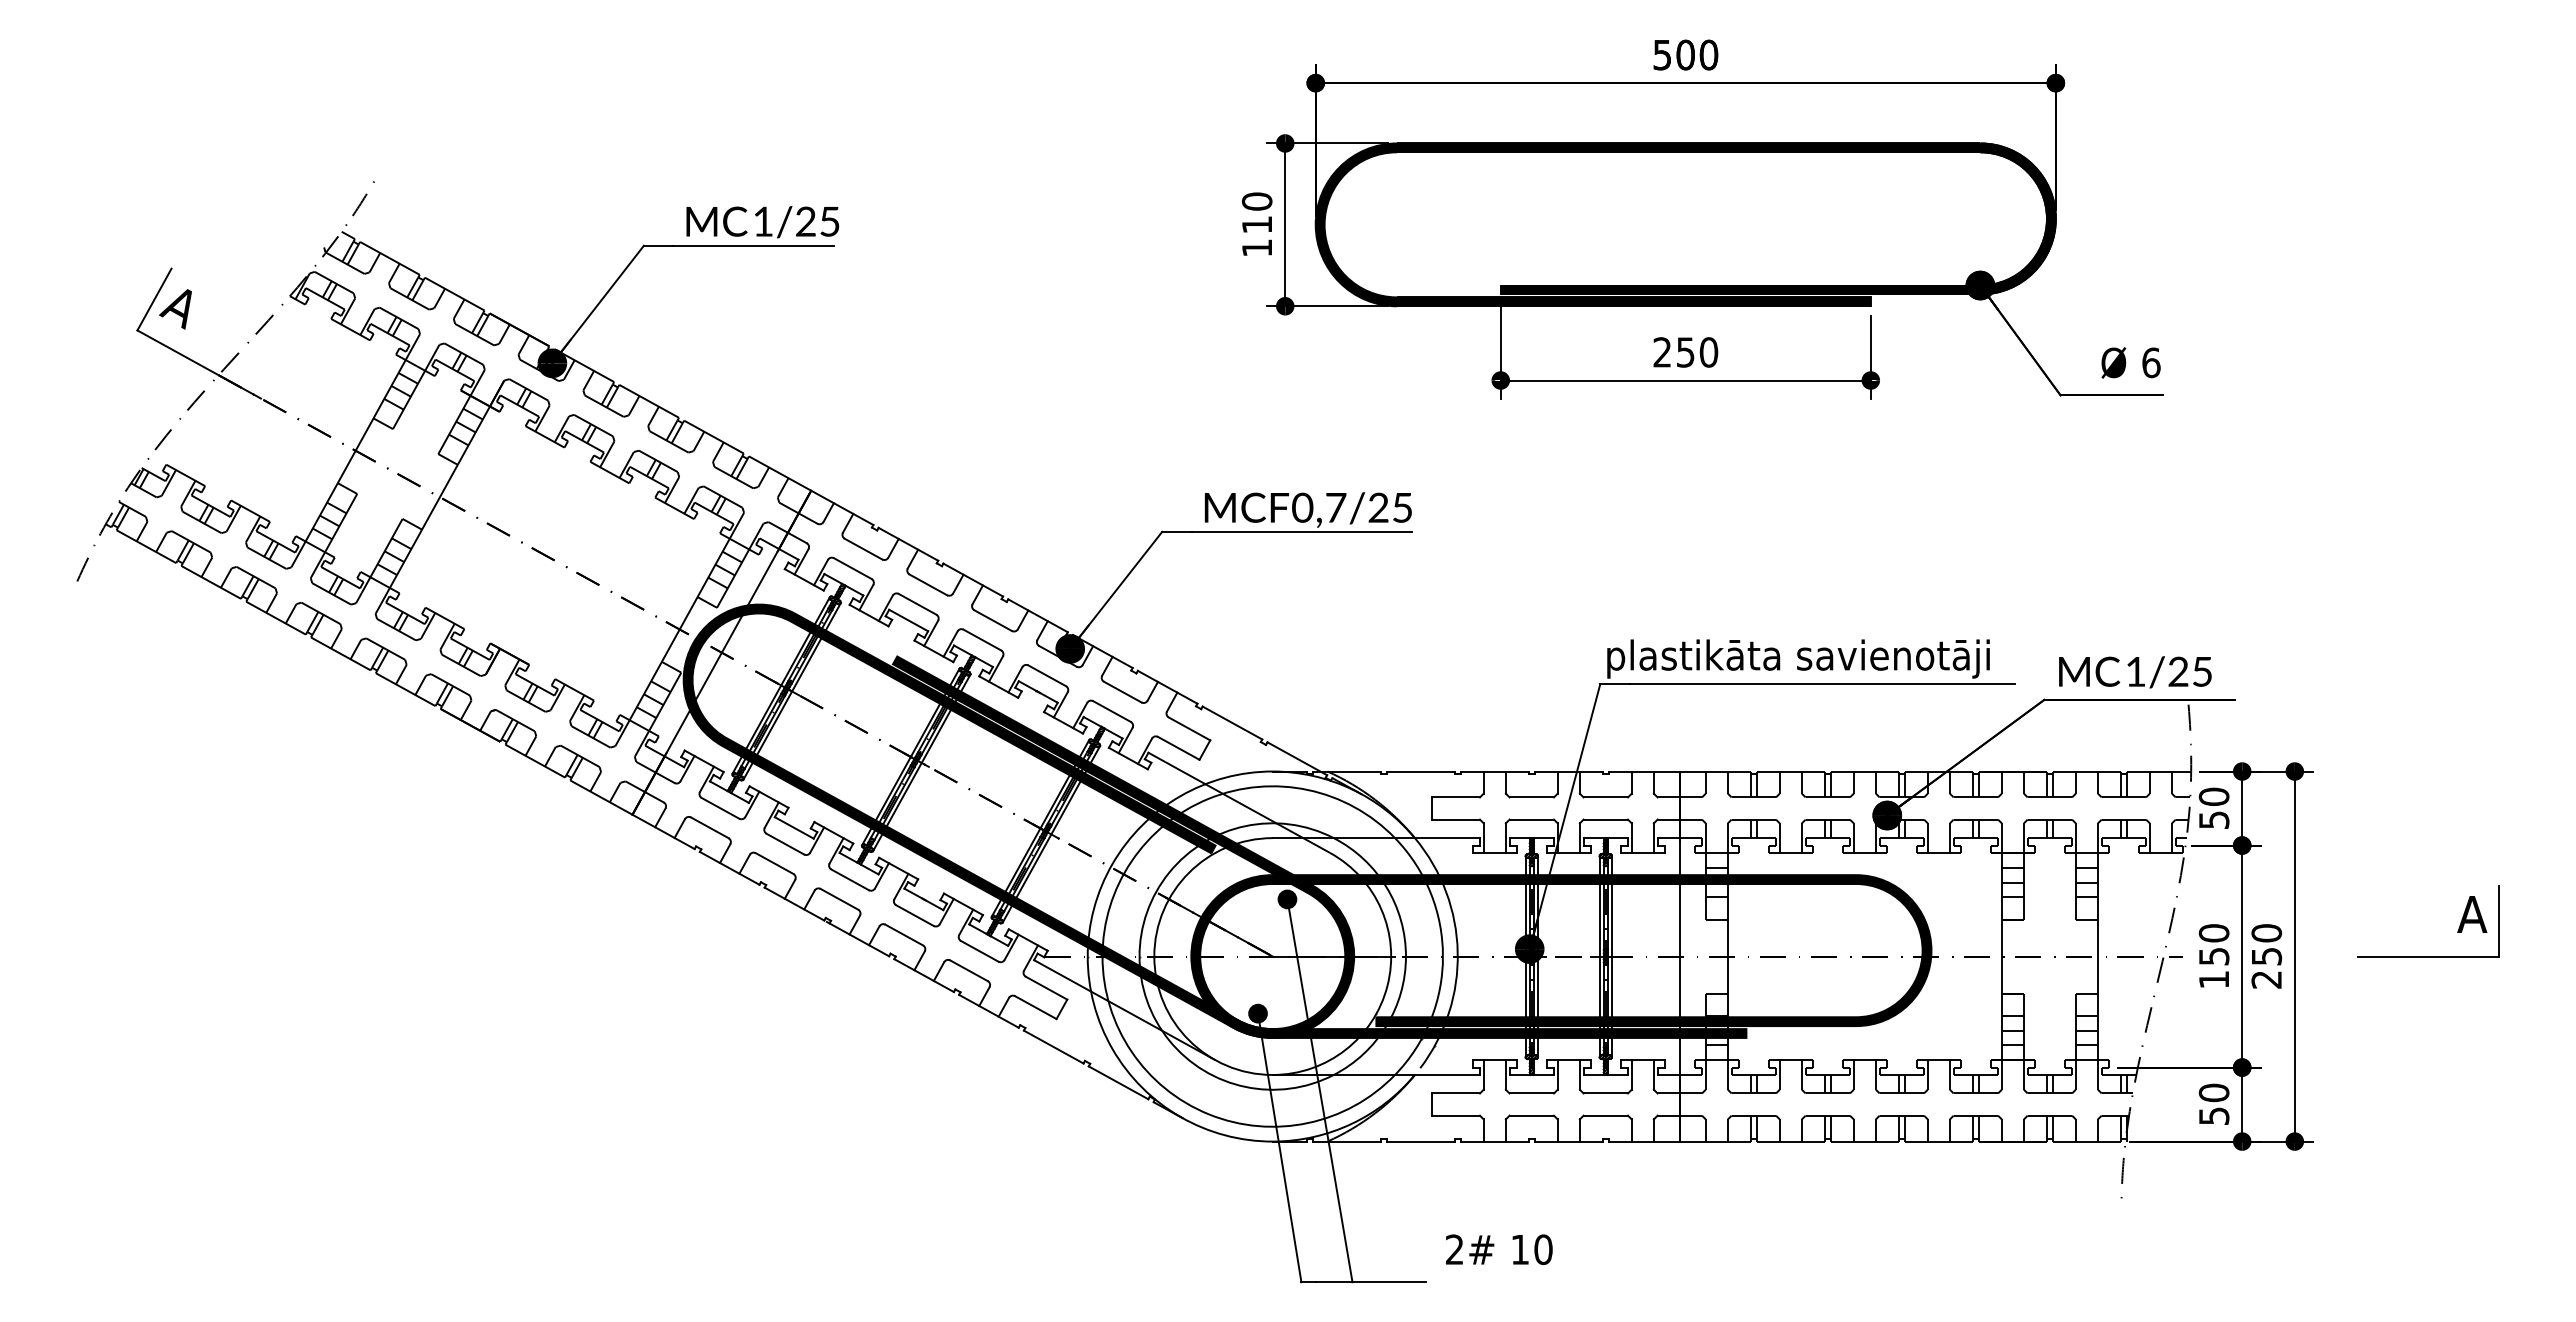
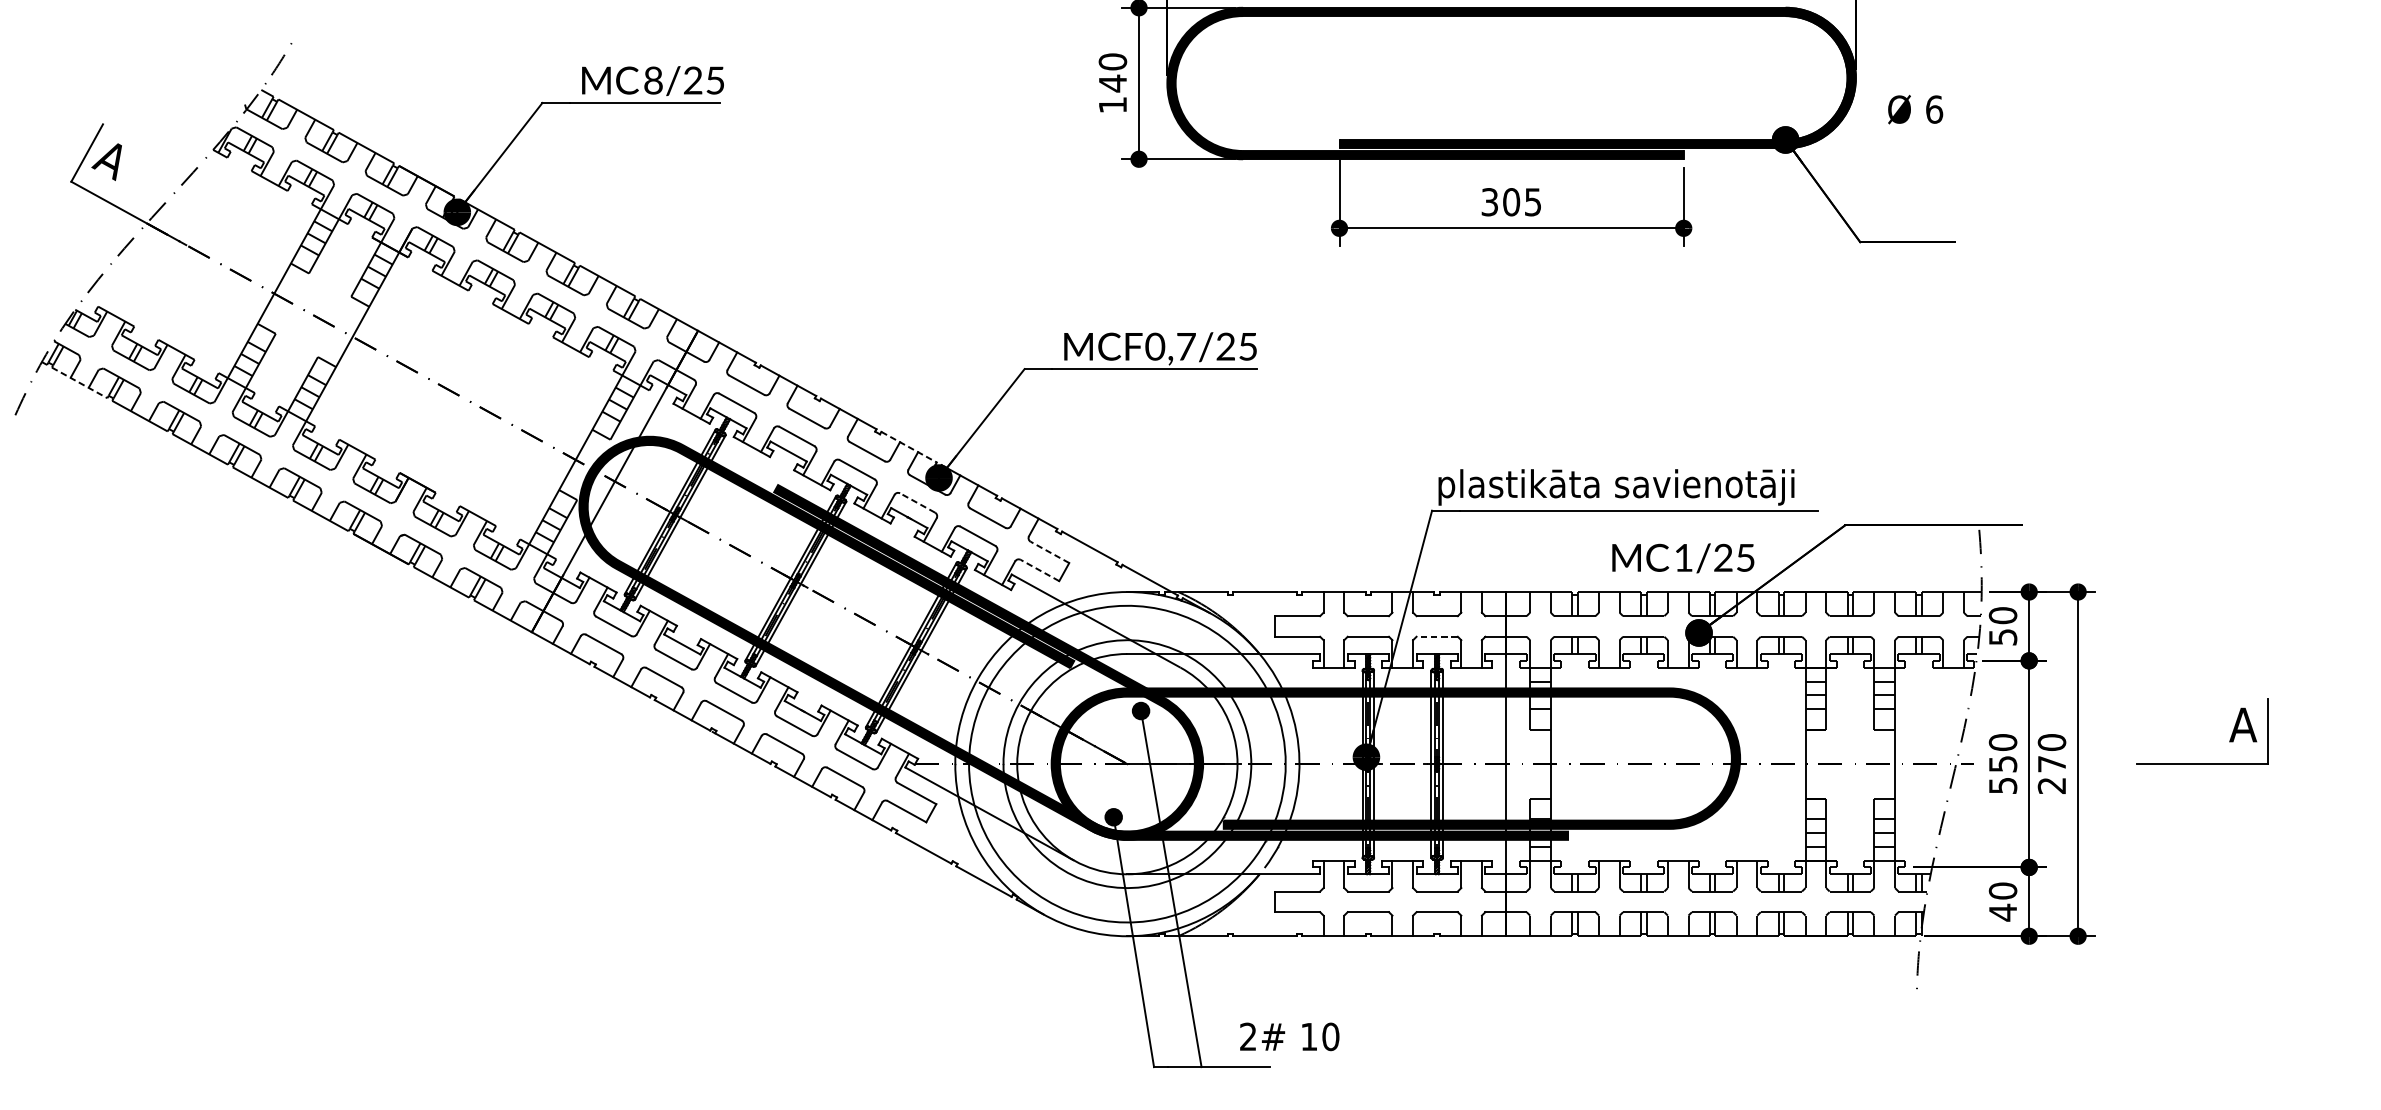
text: (763, 221) -> (653, 80), 1/25 -> 8/25
text: (1256, 224) -> (1112, 83), 110 -> 140
text: (1685, 352) -> (1511, 202), 250 -> 305
text: (2130, 362) -> (1915, 109), moved
line: (146, 546) -> (79, 382), solid -> dashed
line: (1038, 616) -> (909, 447), solid -> dashed
text: (2135, 672) -> (1683, 558), moved
line: (1046, 675) -> (916, 502), solid -> dashed
line: (1189, 728) -> (1049, 552), solid -> dashed
line: (1178, 748) -> (1039, 570), solid -> dashed
line: (1605, 819) -> (1436, 636), solid -> dashed
text: (2267, 956) -> (2052, 764), 250 -> 270
text: (2214, 979) -> (2003, 785), 150 -> 550
text: (2214, 1115) -> (2003, 912), 50 -> 40
text: (1499, 1249) -> (1289, 1036), moved

